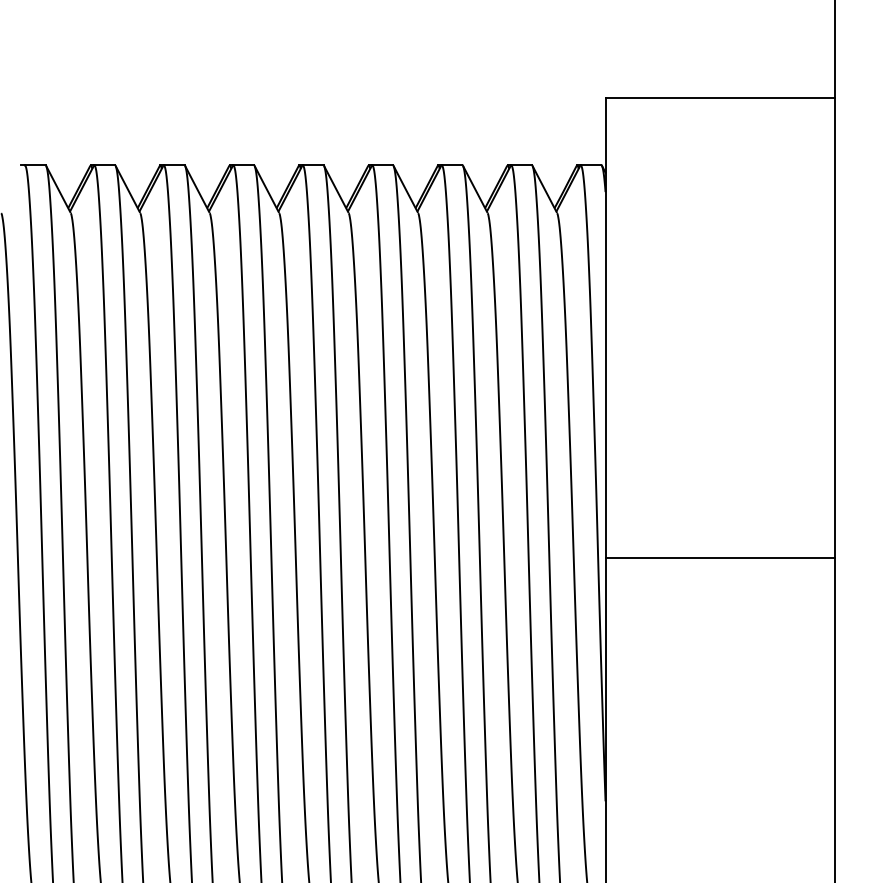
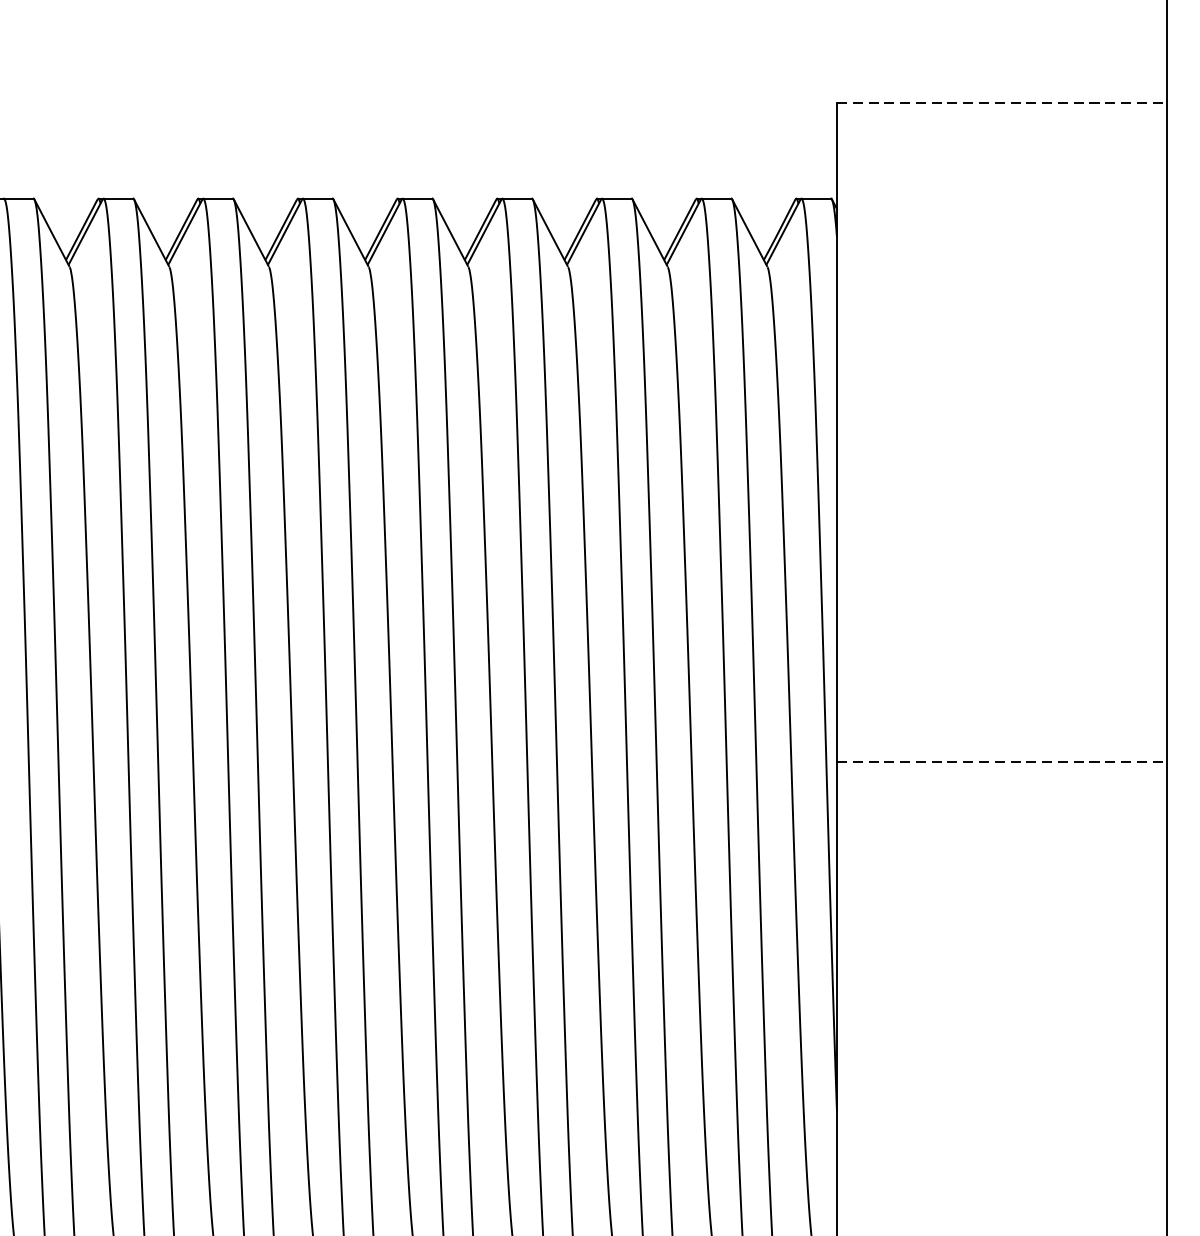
line: (720, 98) -> (1001, 102), solid -> dashed
line: (720, 558) -> (1001, 762), solid -> dashed

